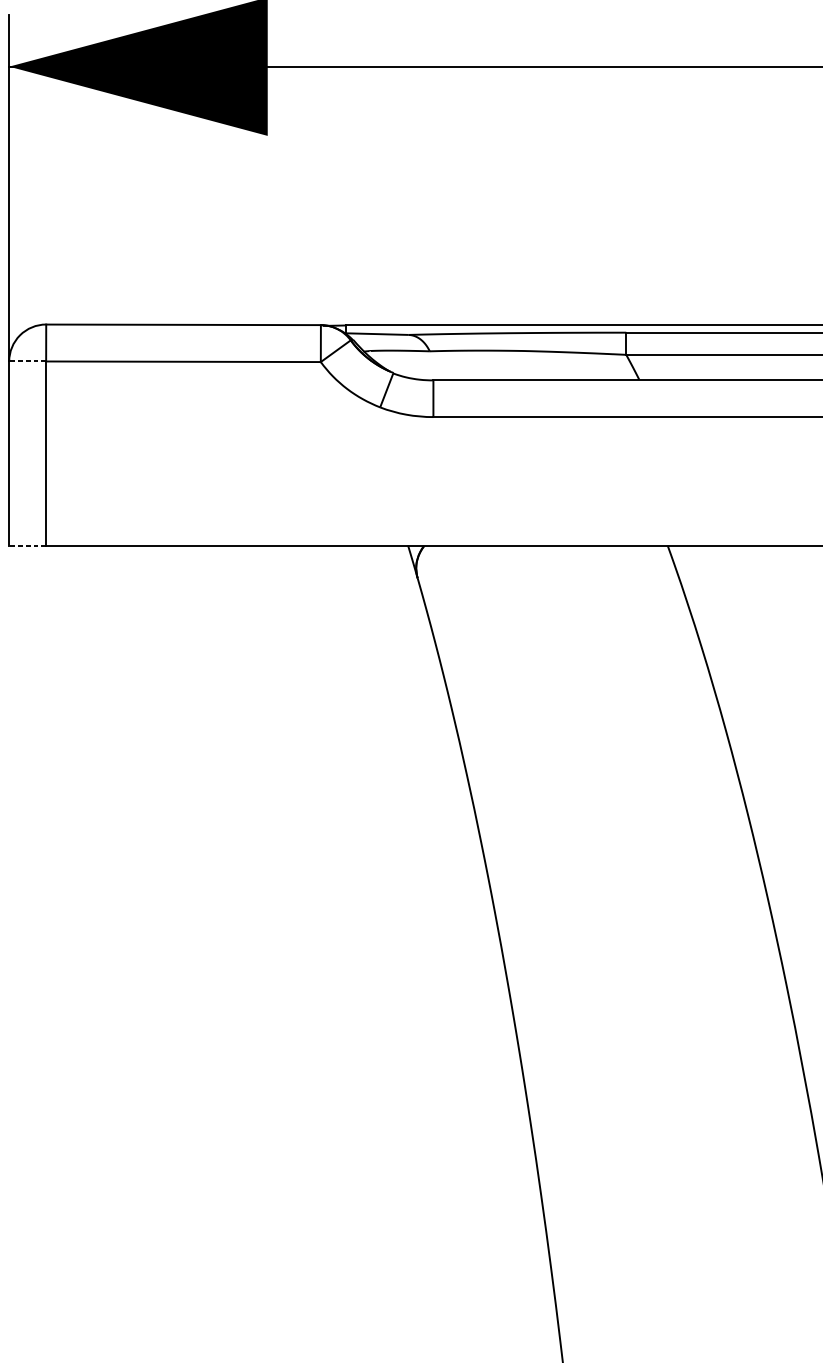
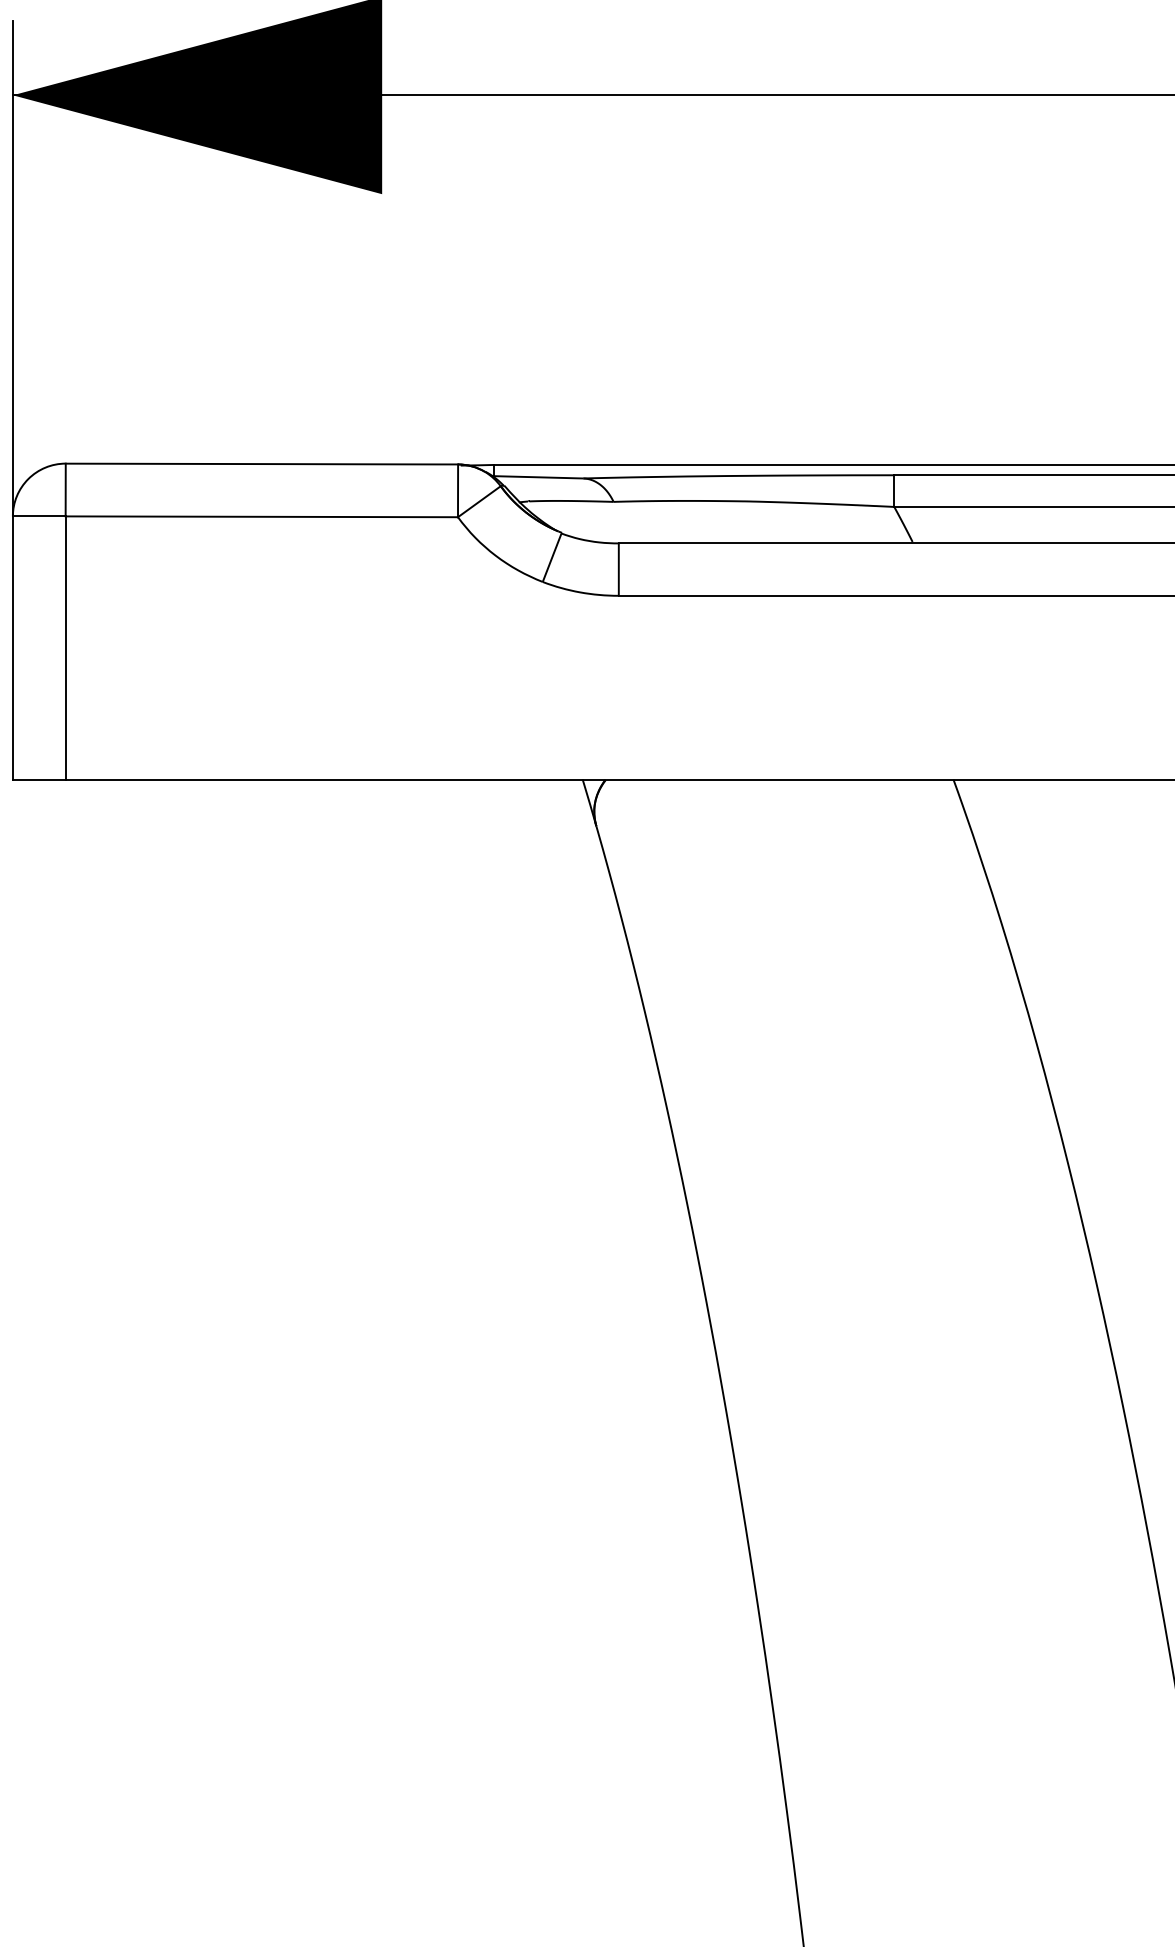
line: (27, 361) -> (38, 516), dashed -> solid
line: (27, 546) -> (38, 780), dashed -> solid

